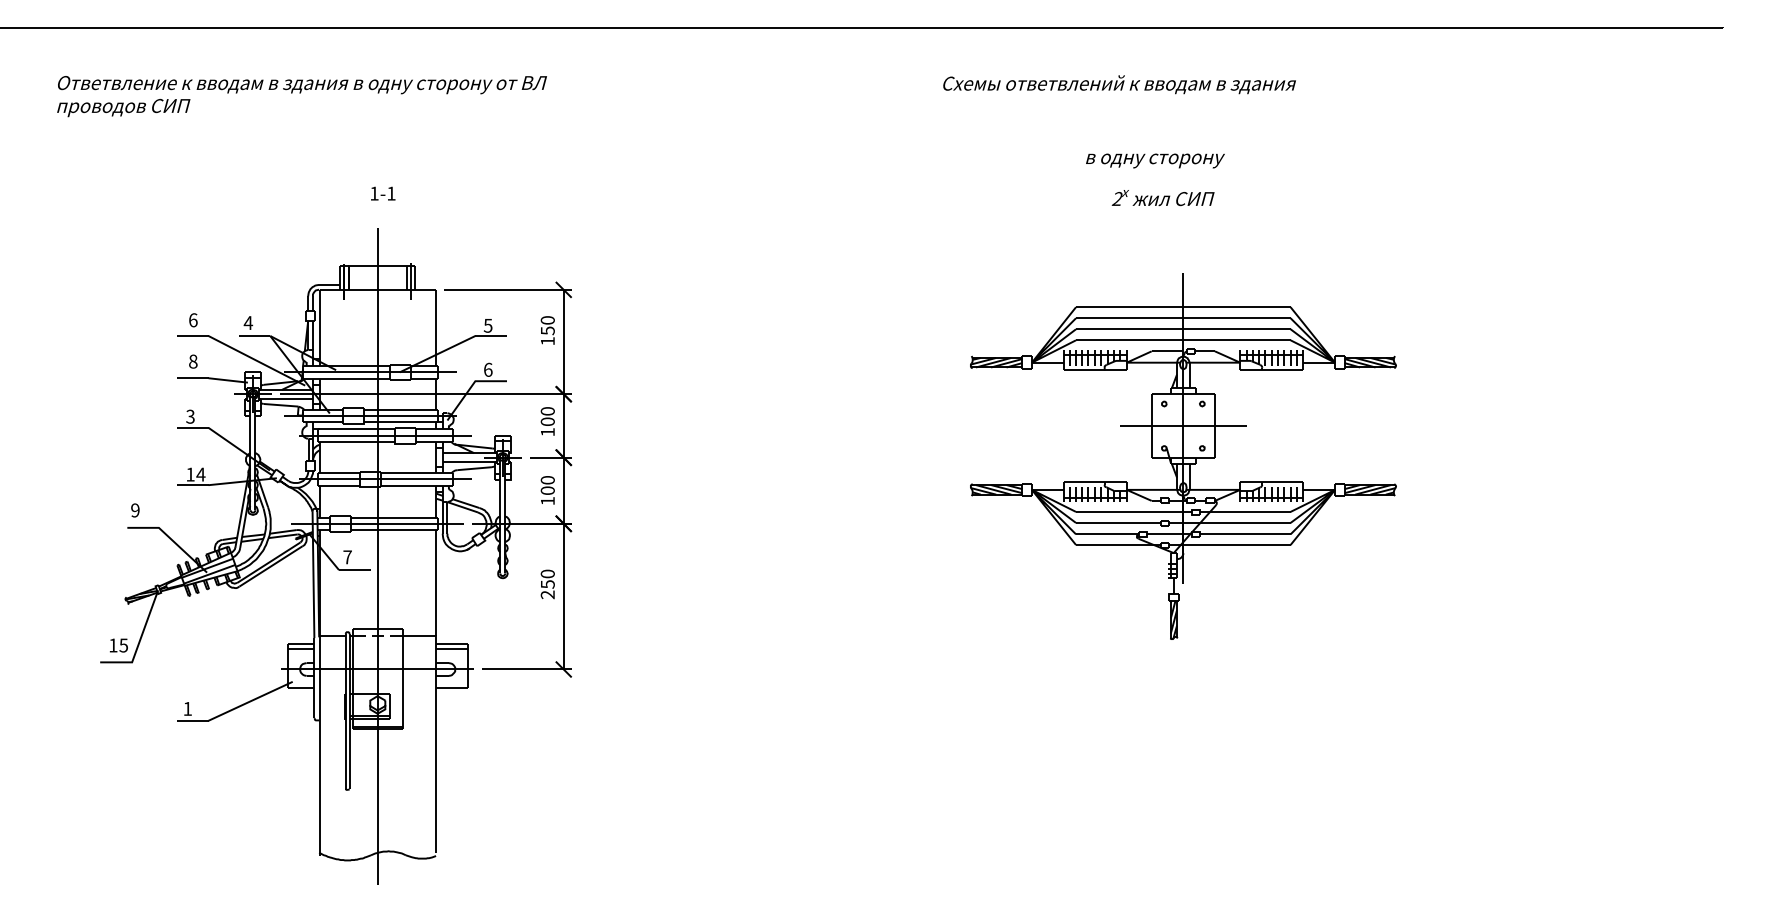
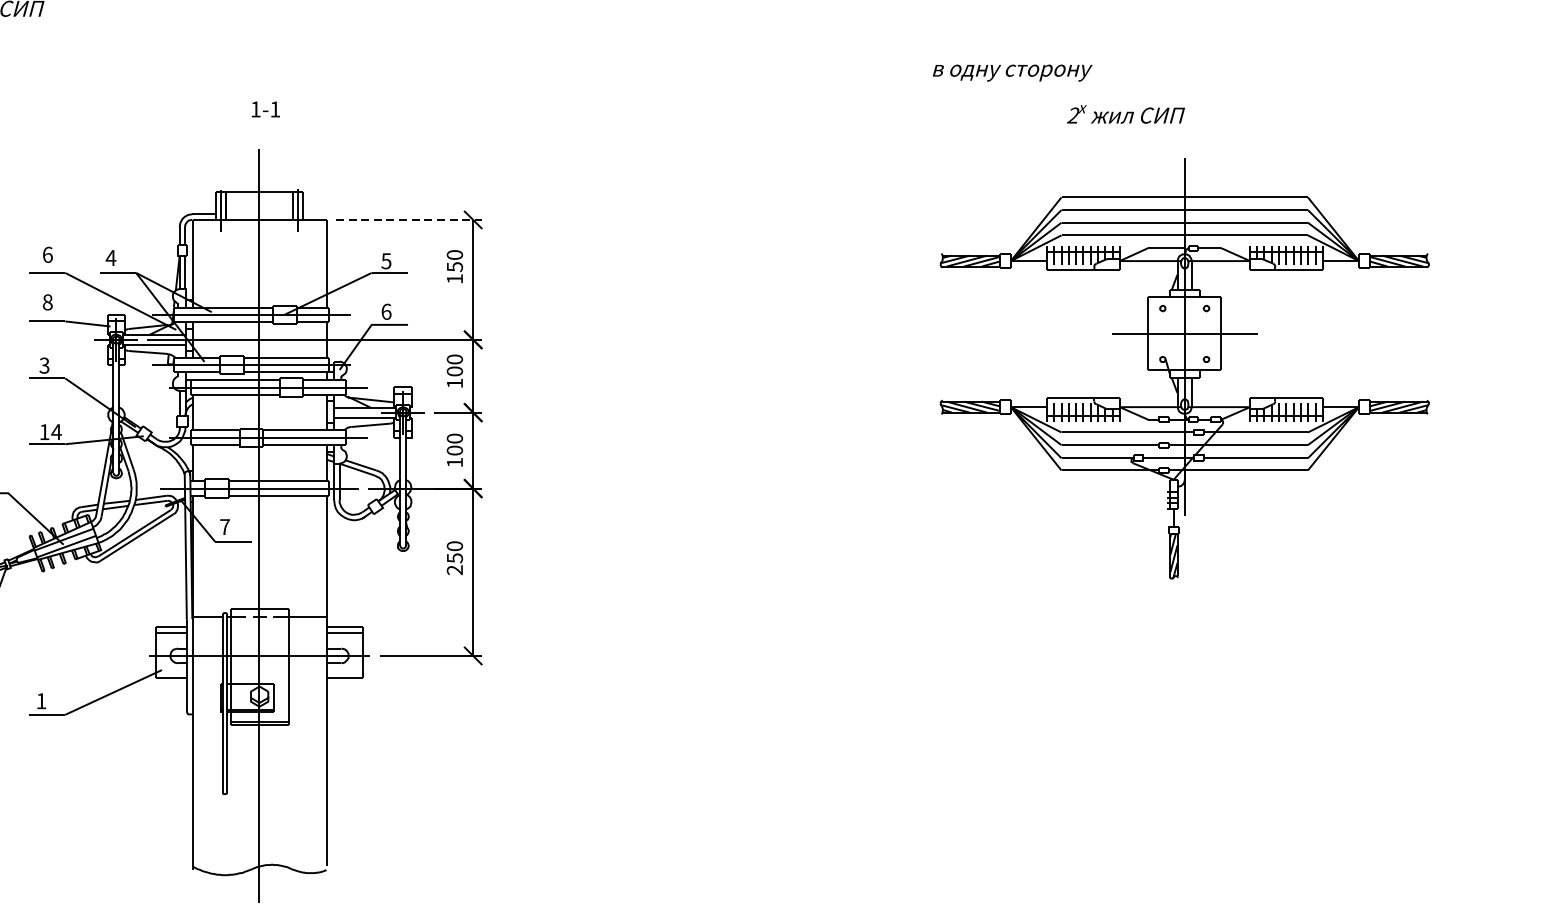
text: (1155, 160) -> (1012, 72), moved
text: (1162, 198) -> (1125, 115), moved
line: (507, 289) -> (408, 219), solid -> dashed
part: (1183, 456) -> (1184, 368), moved

